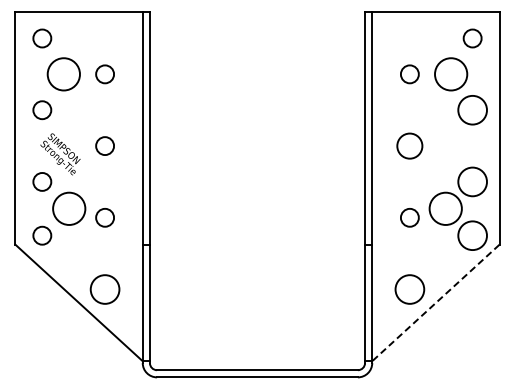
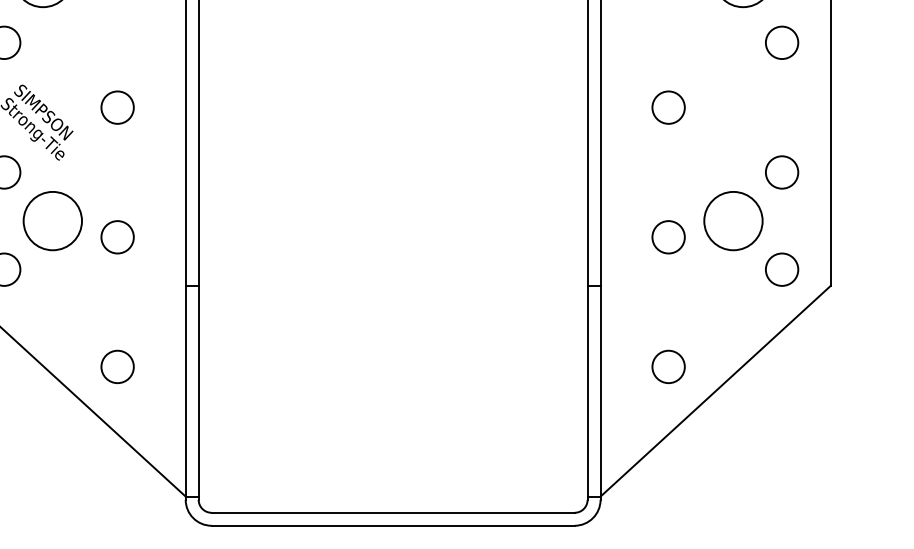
circle: (472, 110) -> (781, 43), size x0.62
circle: (409, 145) -> (667, 106), size x0.71
circle: (472, 181) -> (781, 171), size x0.62
circle: (472, 235) -> (781, 269), size x0.62
circle: (105, 289) -> (118, 366), size x0.62
circle: (409, 289) -> (667, 366), size x0.62
line: (435, 303) -> (714, 392), dashed -> solid

